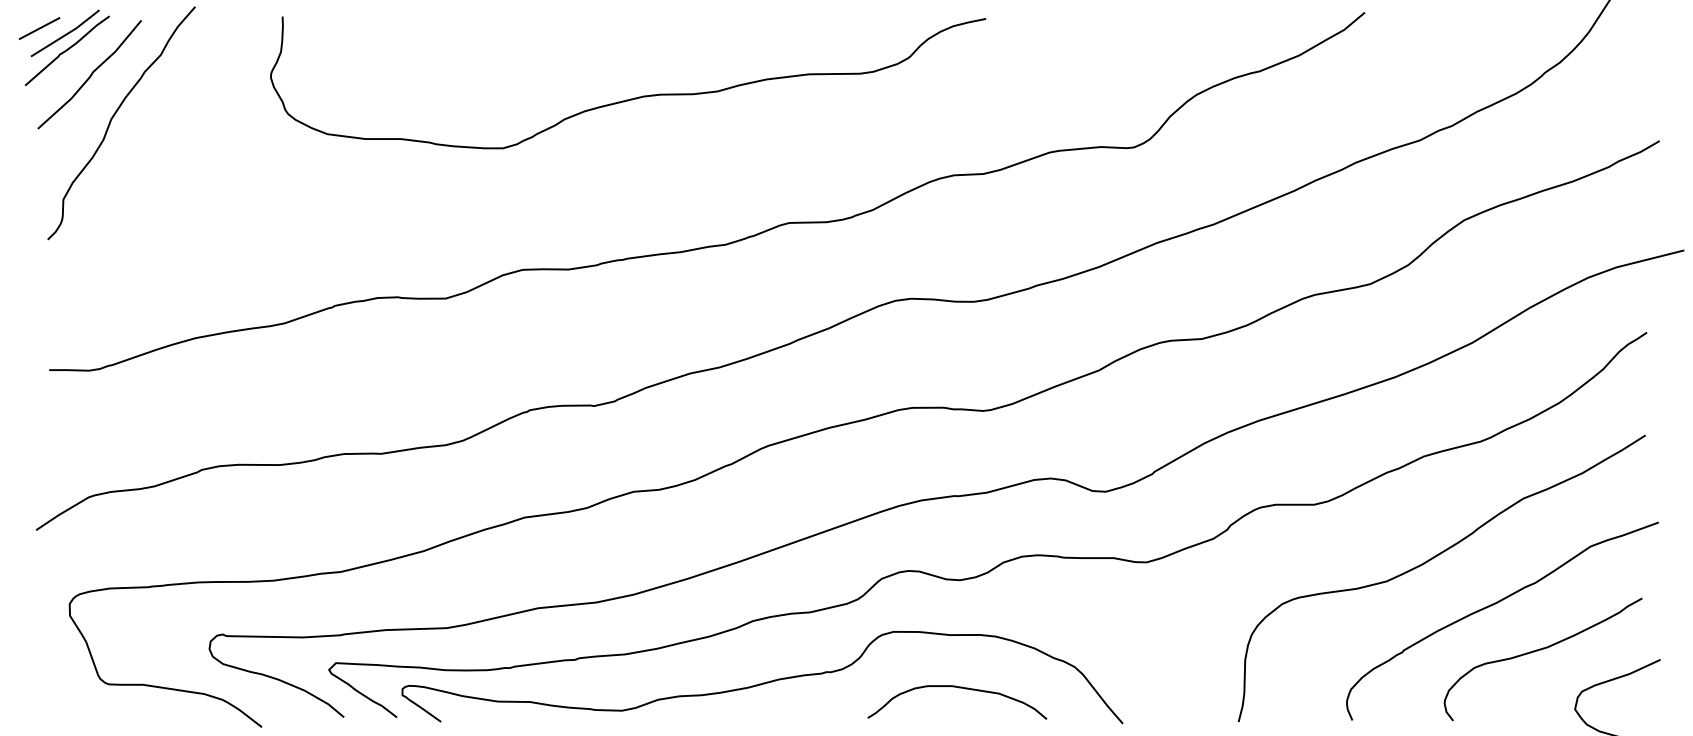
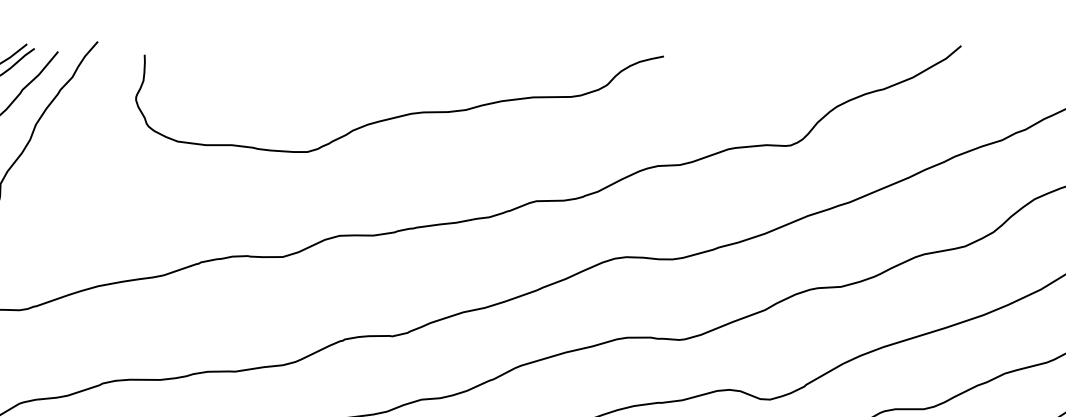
curve: (630, 98) -> (401, 115), moved

